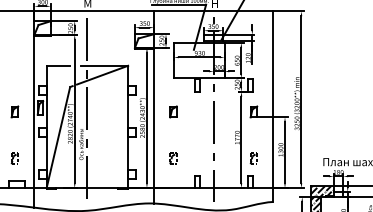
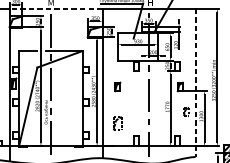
line: (94, 11) -> (56, 8), solid -> dashed
line: (273, 107) -> (195, 83), solid -> dashed
part: (173, 158) -> (117, 123), size x1.6
part: (253, 158) -> (186, 111), moved

